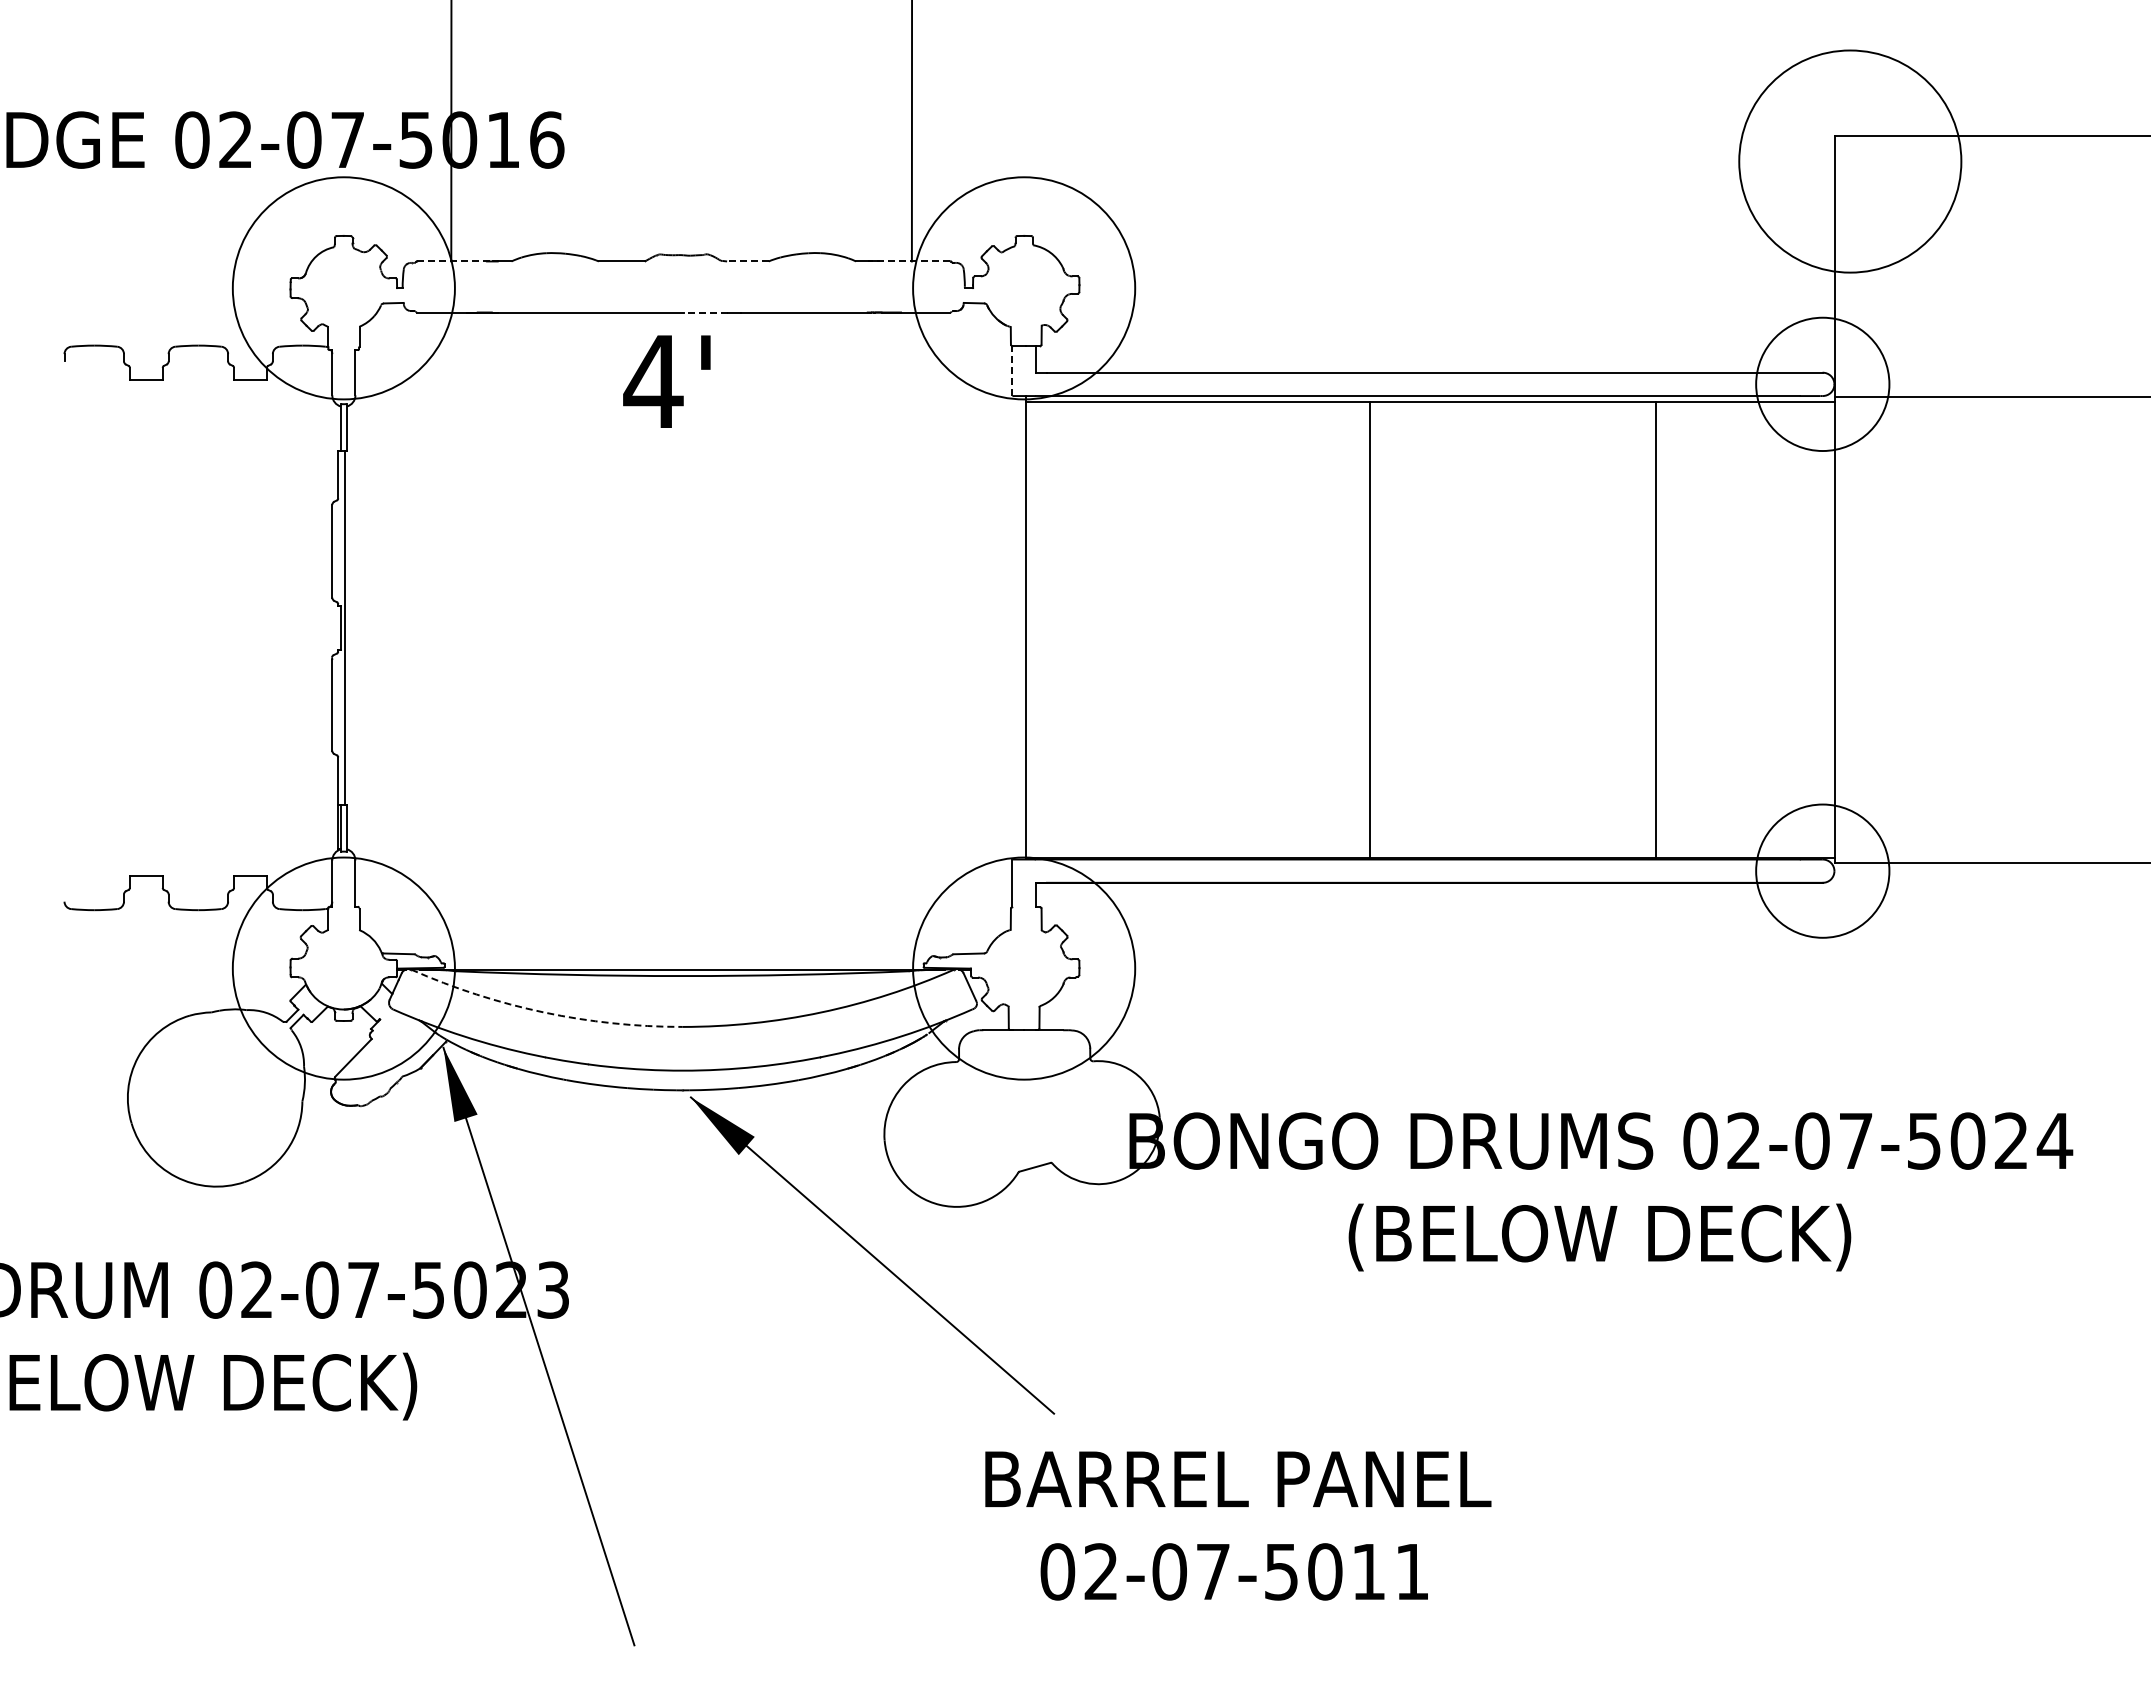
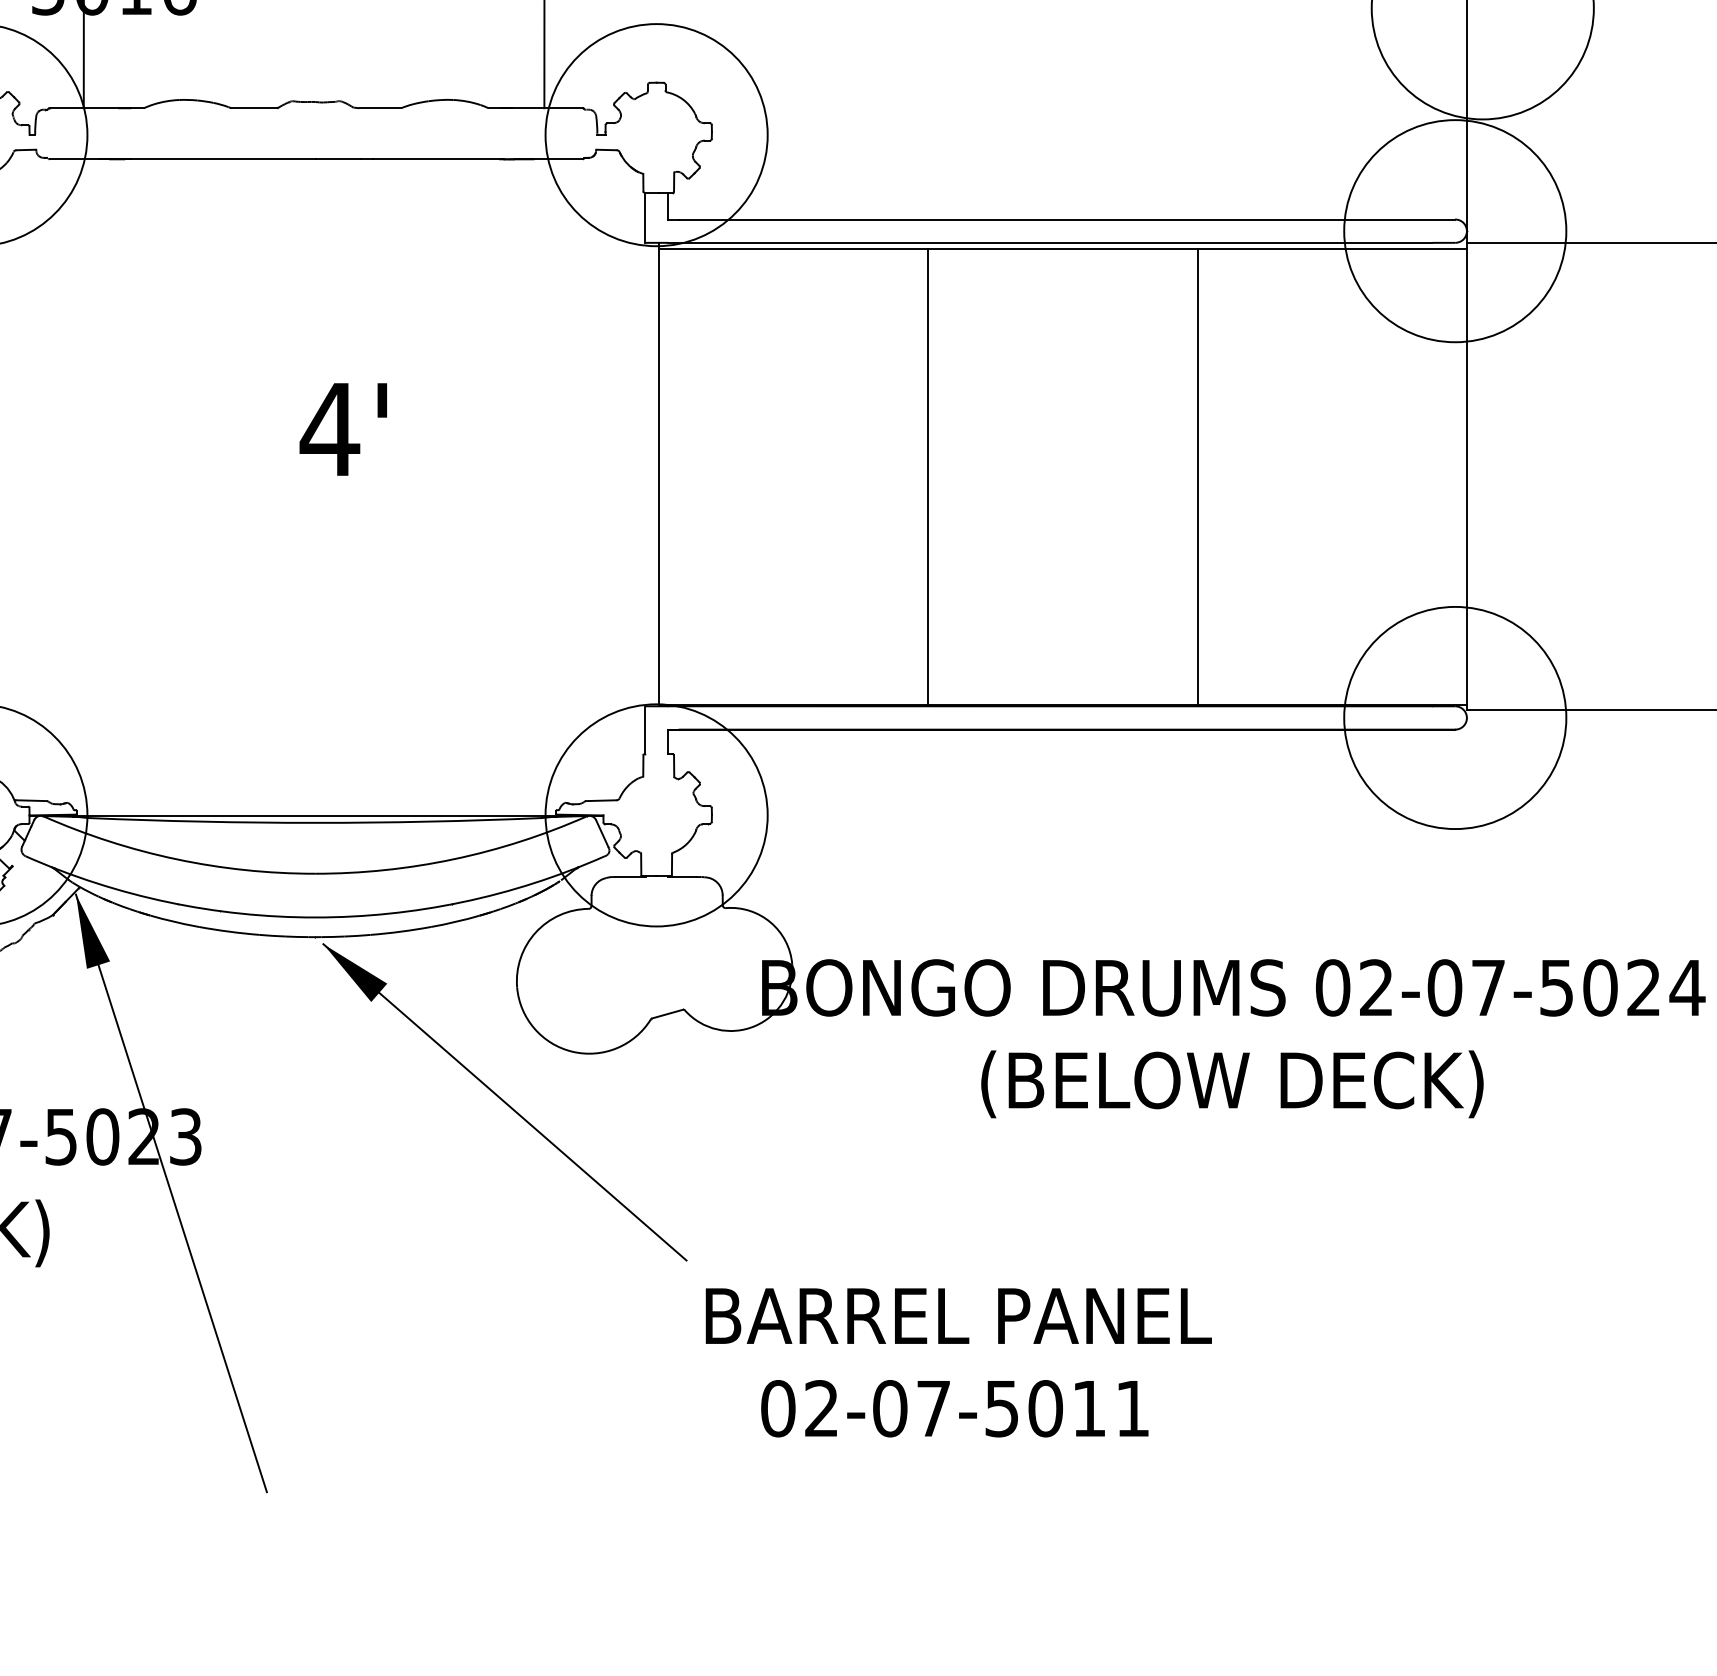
line: (454, 261) -> (86, 108), dashed -> solid
line: (747, 261) -> (379, 108), dashed -> solid
line: (910, 261) -> (542, 108), dashed -> solid
line: (705, 312) -> (337, 159), dashed -> solid
line: (1012, 370) -> (644, 217), dashed -> solid
text: (666, 381) -> (342, 429), moved
circle: (1822, 384) -> (1454, 231), size x1.67
line: (1370, 629) -> (927, 476), moved
line: (1656, 629) -> (1197, 476), moved
circle: (1822, 871) -> (1454, 718), size x1.67
arc: (544, 1012) -> (176, 859), dashed -> solid
text: (1238, 1525) -> (958, 1362), moved

